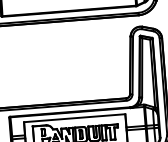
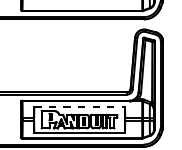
line: (75, 118) -> (80, 106), solid -> dashed

